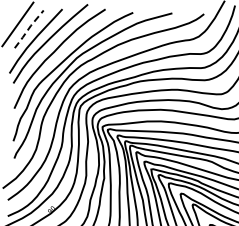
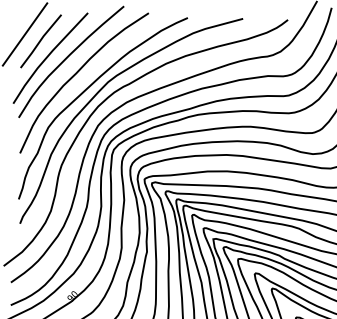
line: (28, 28) -> (40, 40), dashed -> solid

